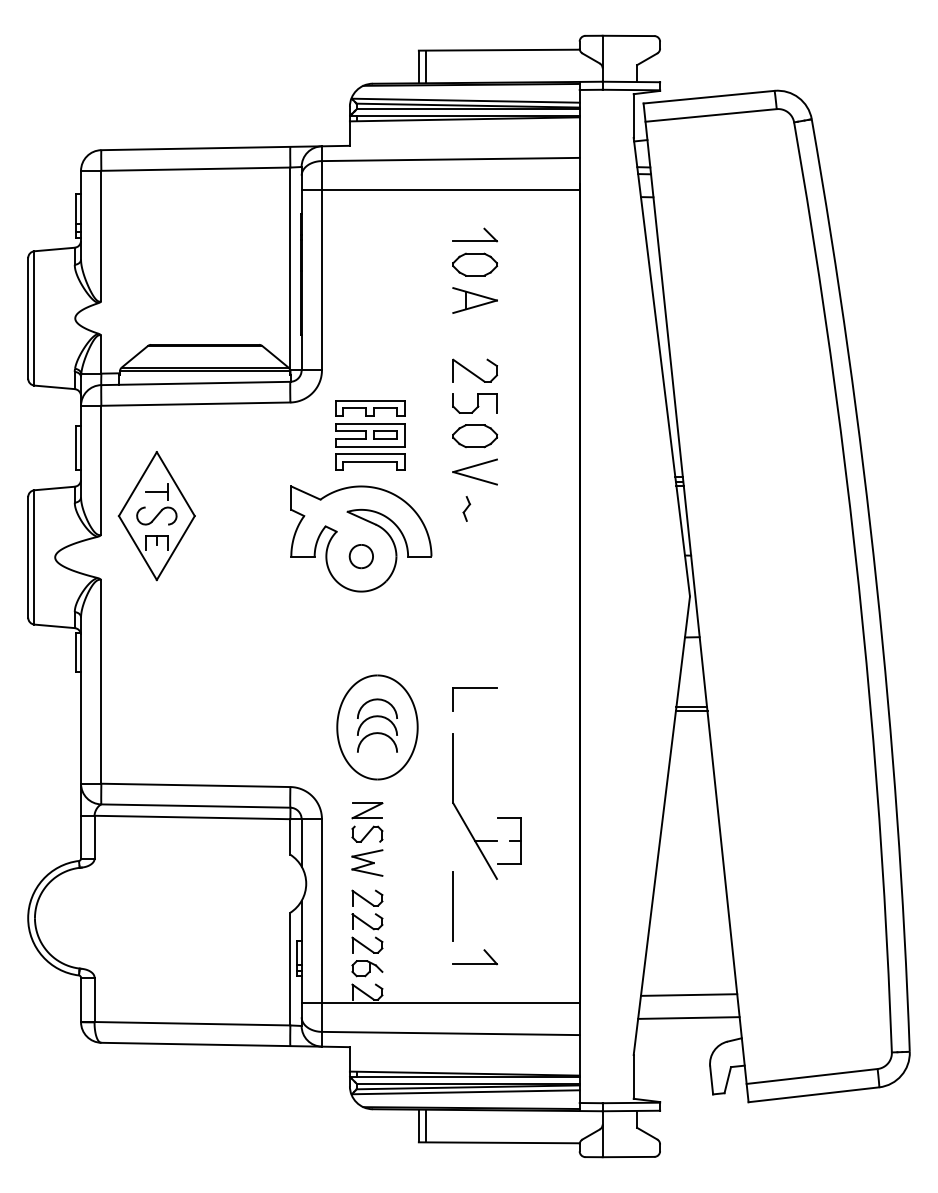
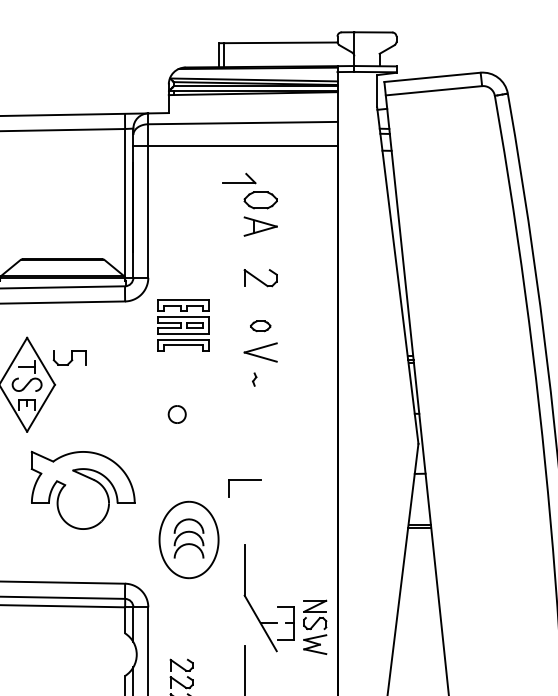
part: (474, 234) -> (238, 178), moved
part: (474, 403) -> (69, 357), moved
part: (474, 436) -> (260, 326), size x0.6
part: (466, 508) -> (254, 379), size x0.7
part: (361, 538) -> (83, 490), moved
part: (474, 688) -> (244, 480), moved
part: (367, 839) -> (315, 627), moved

